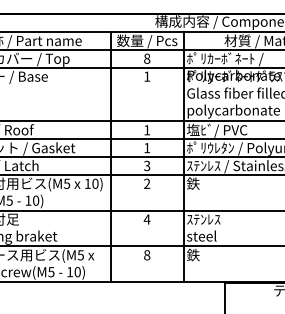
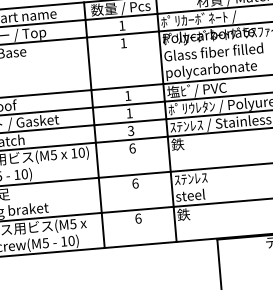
text: (147, 58) -> (122, 25), 8 -> 1
text: (147, 183) -> (132, 148), 2 -> 6
text: (146, 219) -> (134, 183), 4 -> 6
text: (147, 255) -> (138, 218), 8 -> 6

